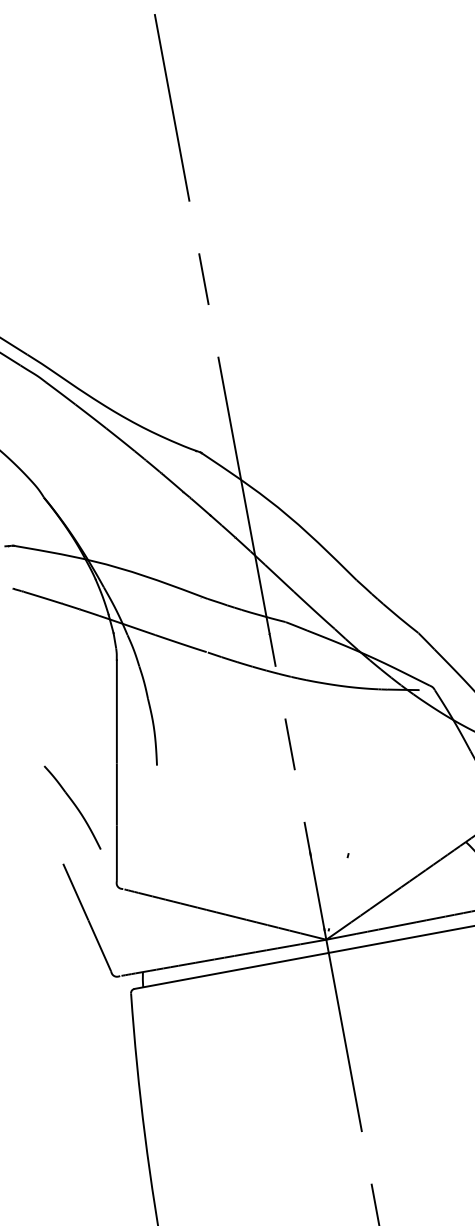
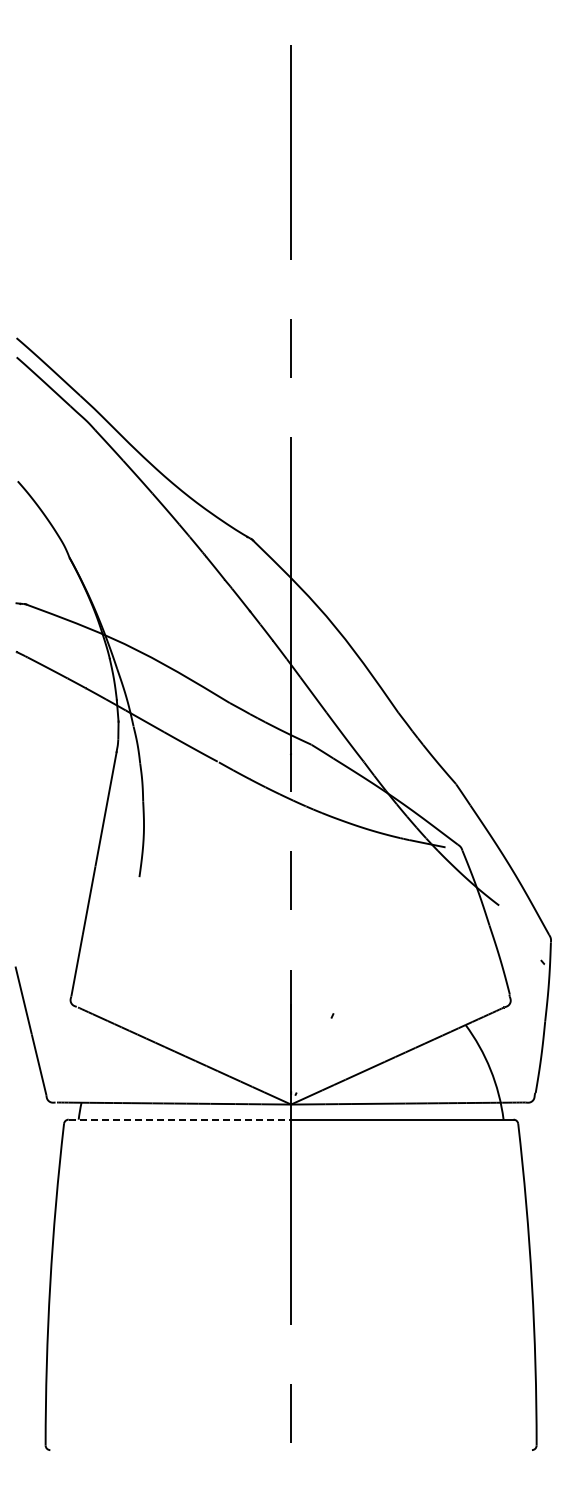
part: (72, 807) -> (37, 906), removed
line: (232, 970) -> (180, 1119), solid -> dashed

